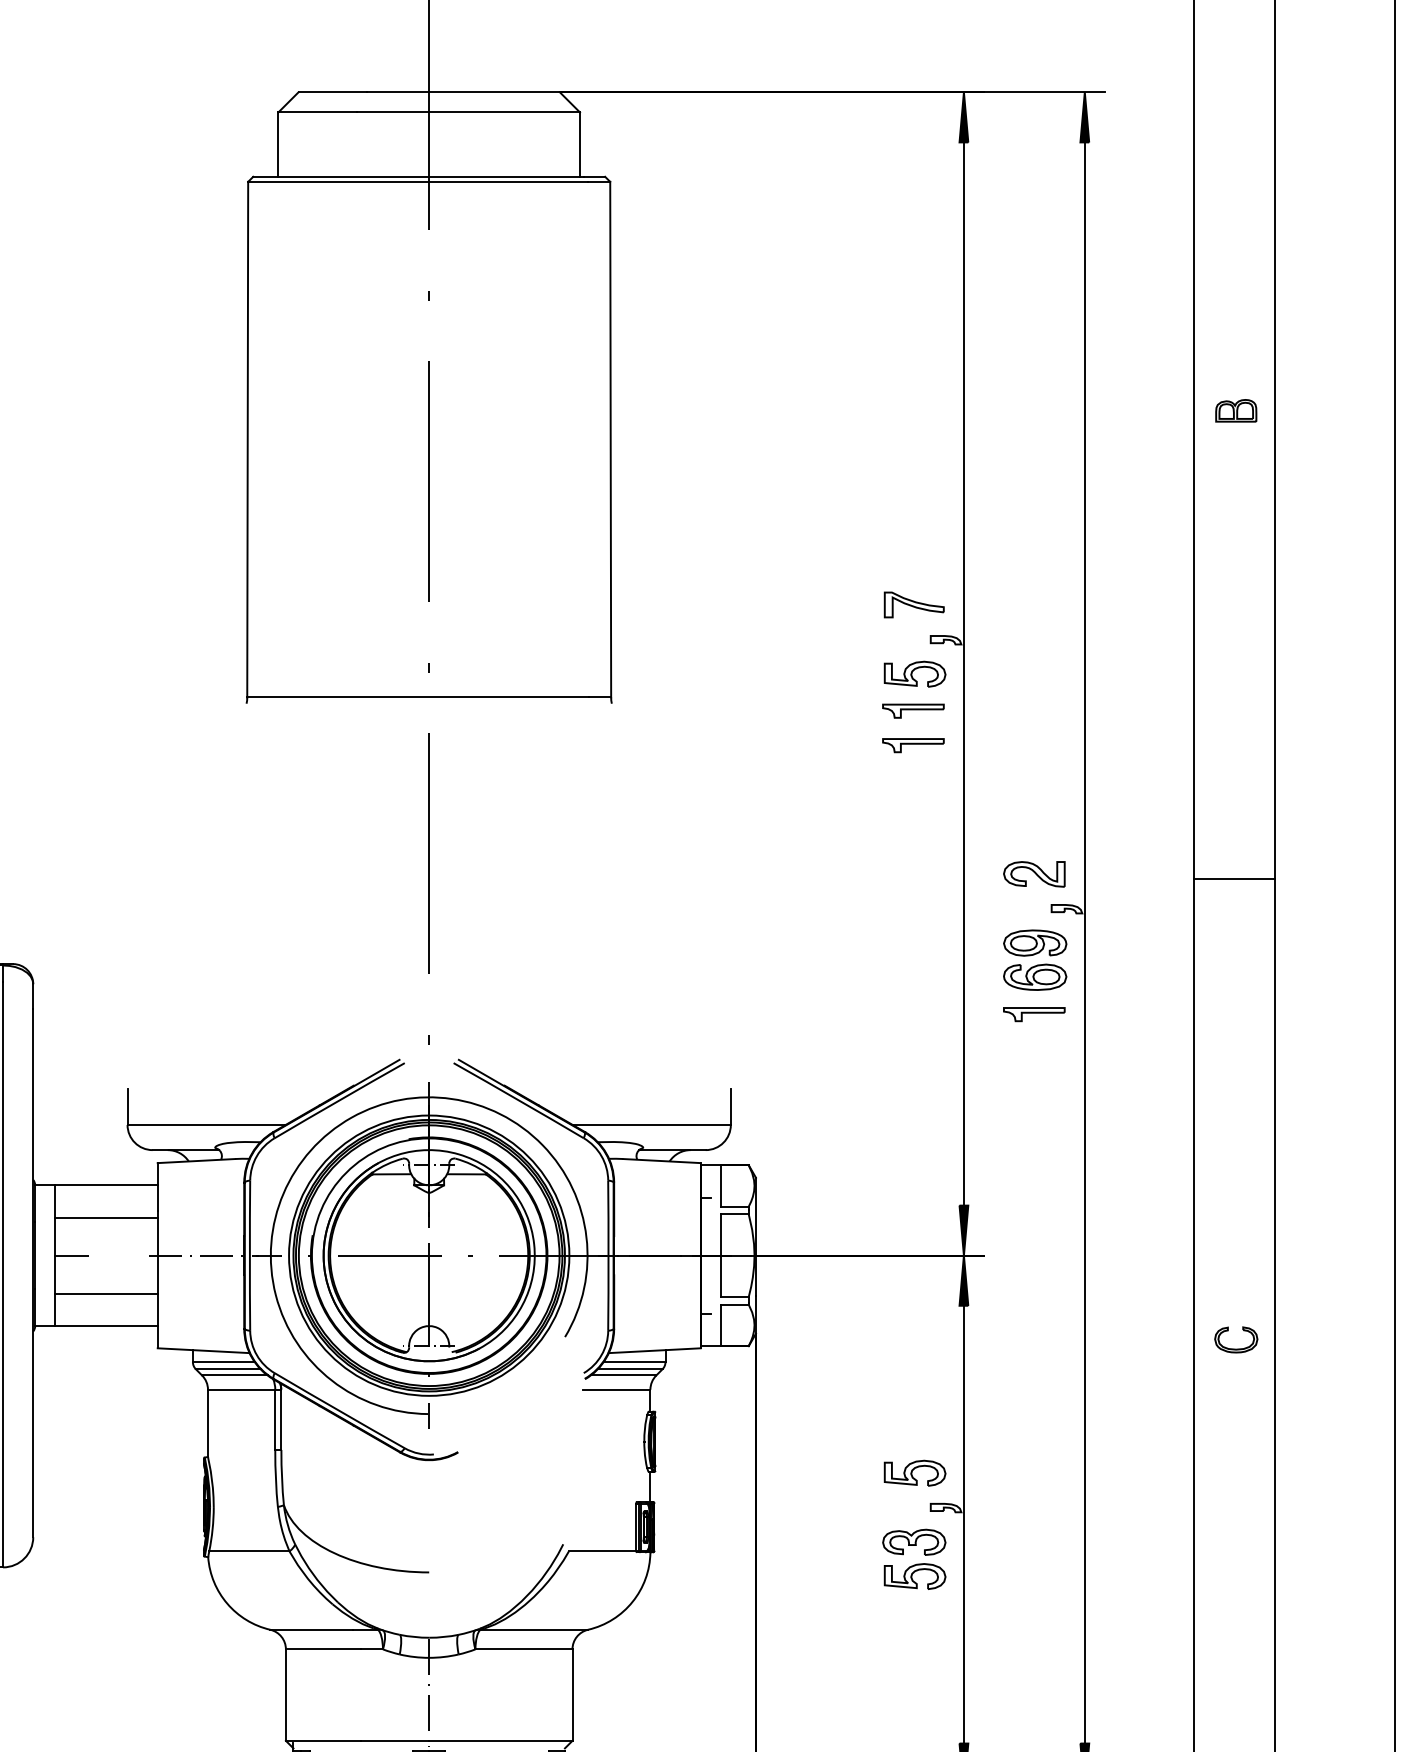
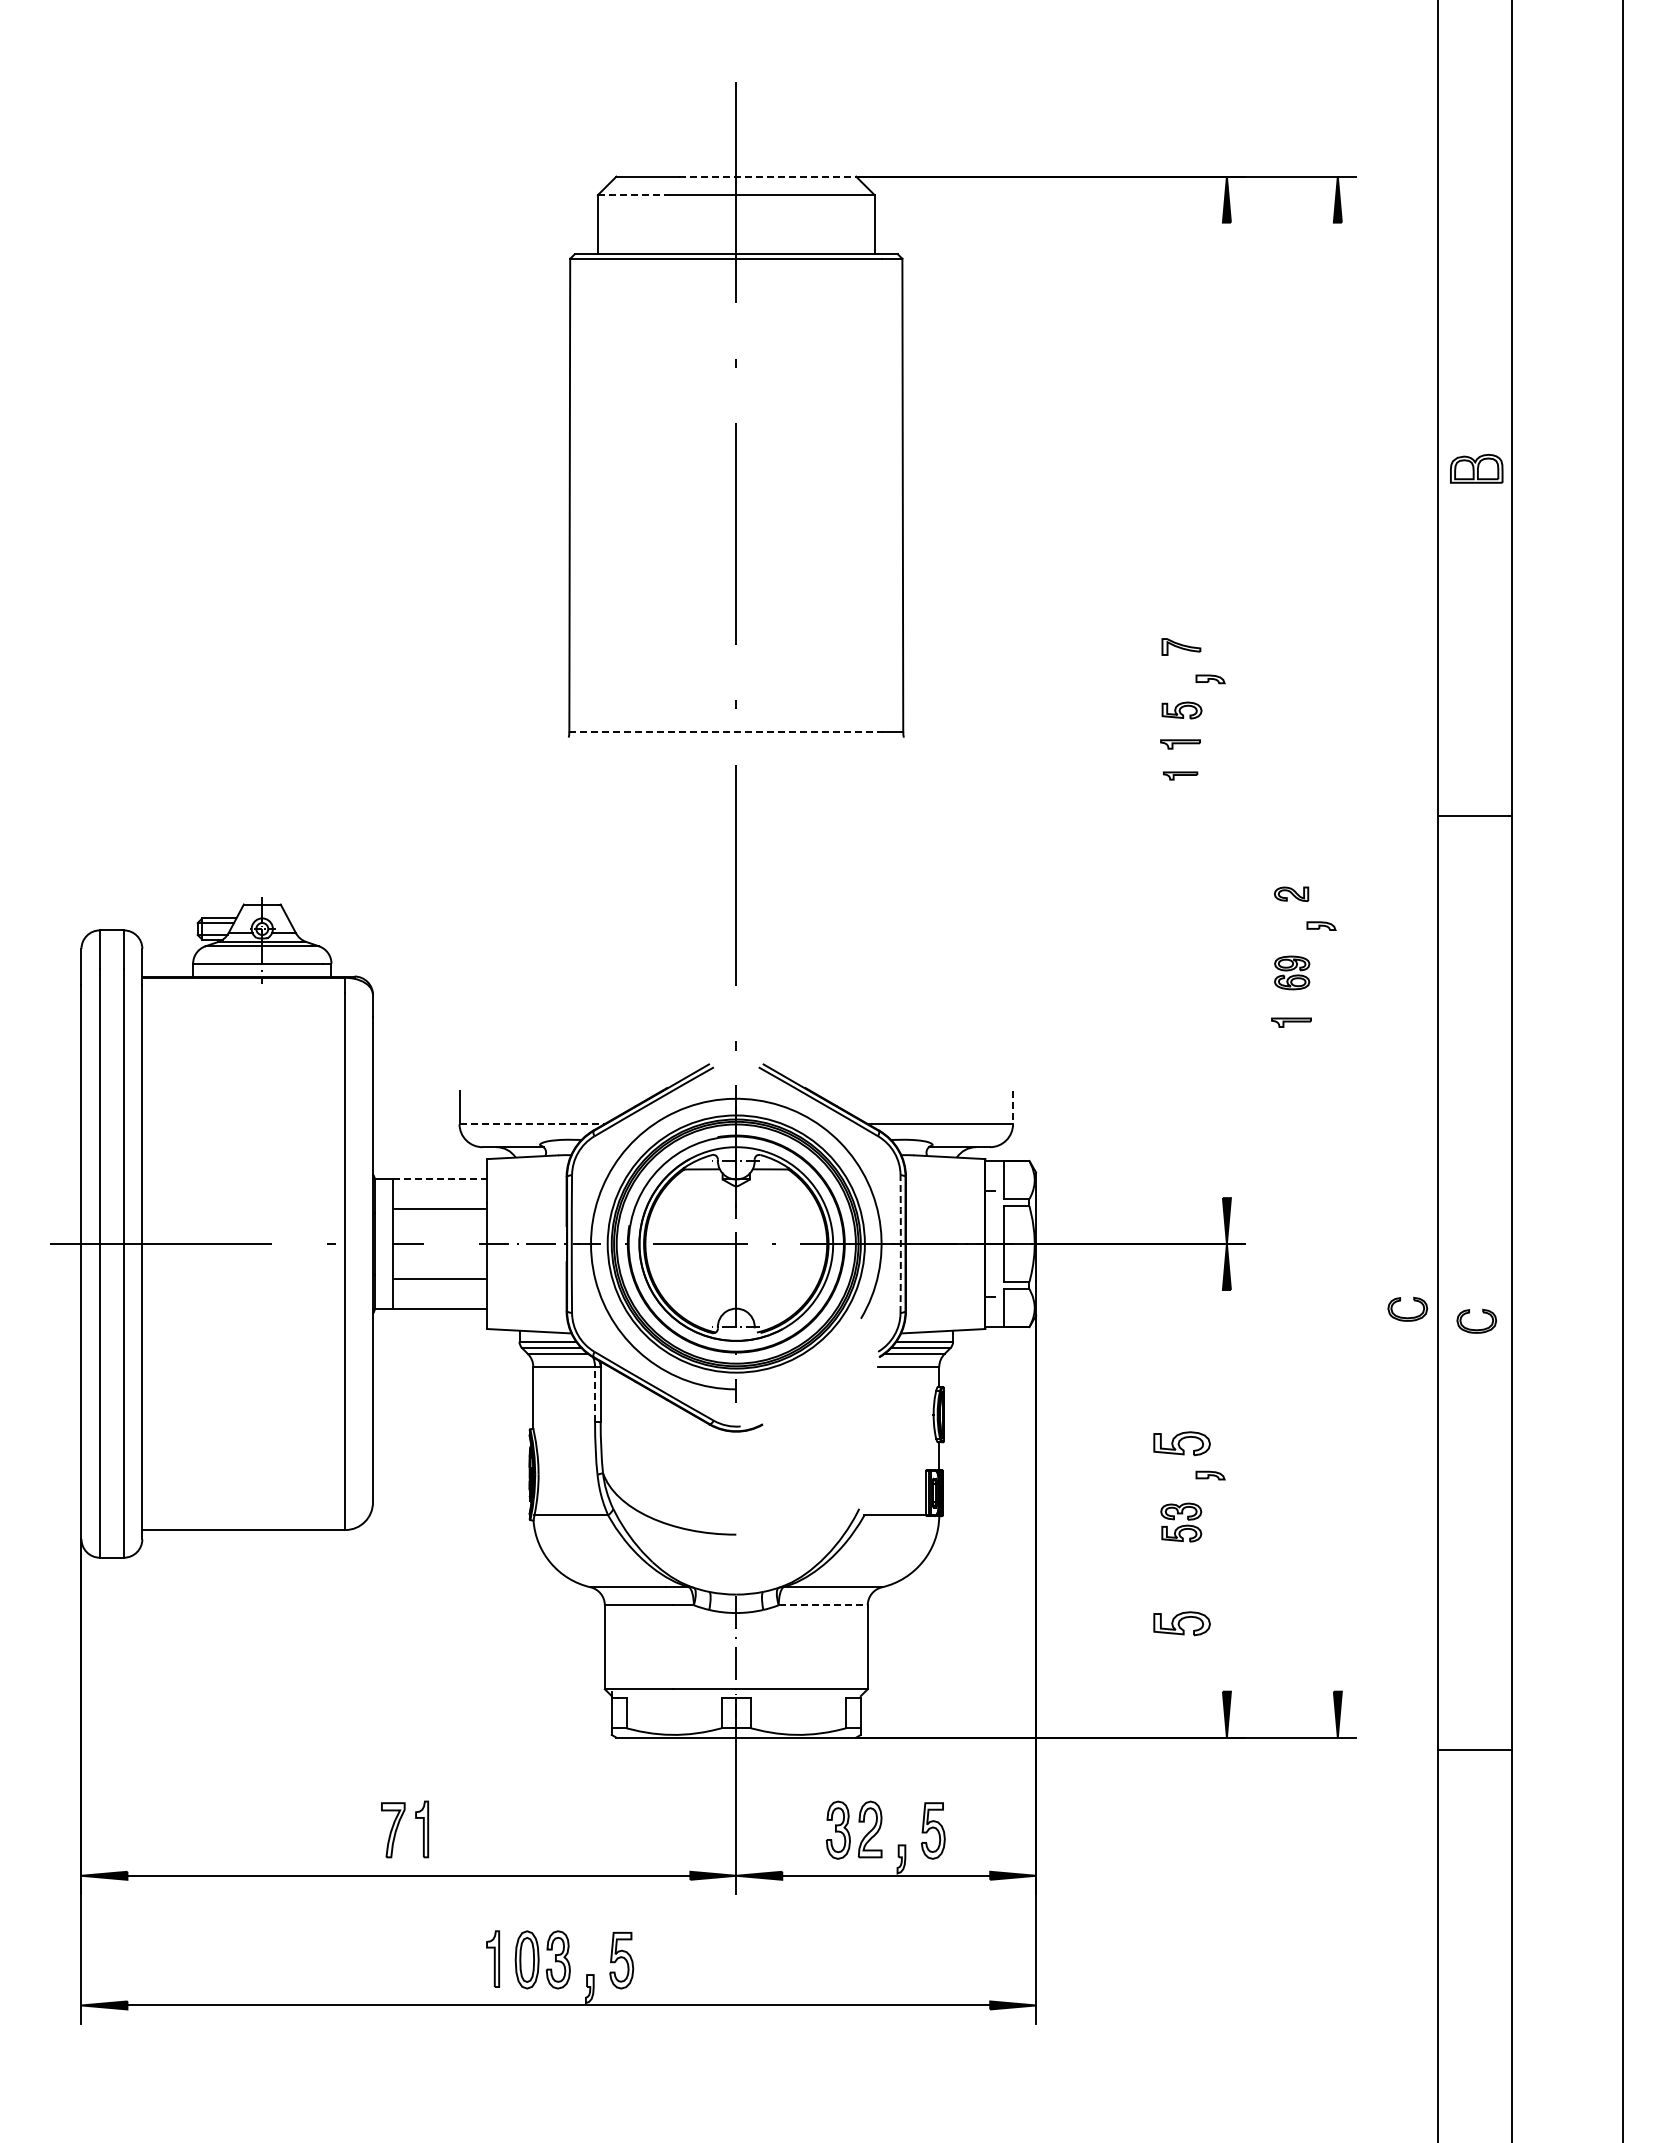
line: (463, 92) -> (767, 176), solid -> dashed
line: (318, 112) -> (634, 195), solid -> dashed
part: (1235, 410) -> (1476, 468), size x1.4
part: (914, 604) -> (1181, 646), size x0.7
part: (914, 674) -> (1181, 710), size x0.7
line: (963, 674) -> (1226, 710), removed
line: (418, 697) -> (726, 731), solid -> dashed
part: (913, 711) -> (1180, 744), size x0.7
part: (913, 745) -> (1180, 775), size x0.6
part: (1034, 874) -> (1291, 894), size x0.6
line: (1233, 879) -> (1474, 816), moved
line: (1084, 942) -> (1337, 956), removed
part: (1034, 959) -> (1291, 972), size x0.6
part: (1034, 1014) -> (1291, 1022), size x0.7
line: (731, 1106) -> (1013, 1107), solid -> dashed
line: (207, 1125) -> (532, 1124), solid -> dashed
line: (106, 1185) -> (440, 1179), solid -> dashed
arc: (608, 1256) -> (900, 1244), solid -> dashed
part: (1160, 1335) -> (1407, 1317), added
line: (275, 1419) -> (595, 1394), solid -> dashed
line: (963, 1524) -> (1226, 1490), removed
part: (913, 1559) -> (1180, 1522), size x0.7
line: (524, 1649) -> (823, 1605), solid -> dashed
part: (914, 1669) -> (1181, 1623), added

